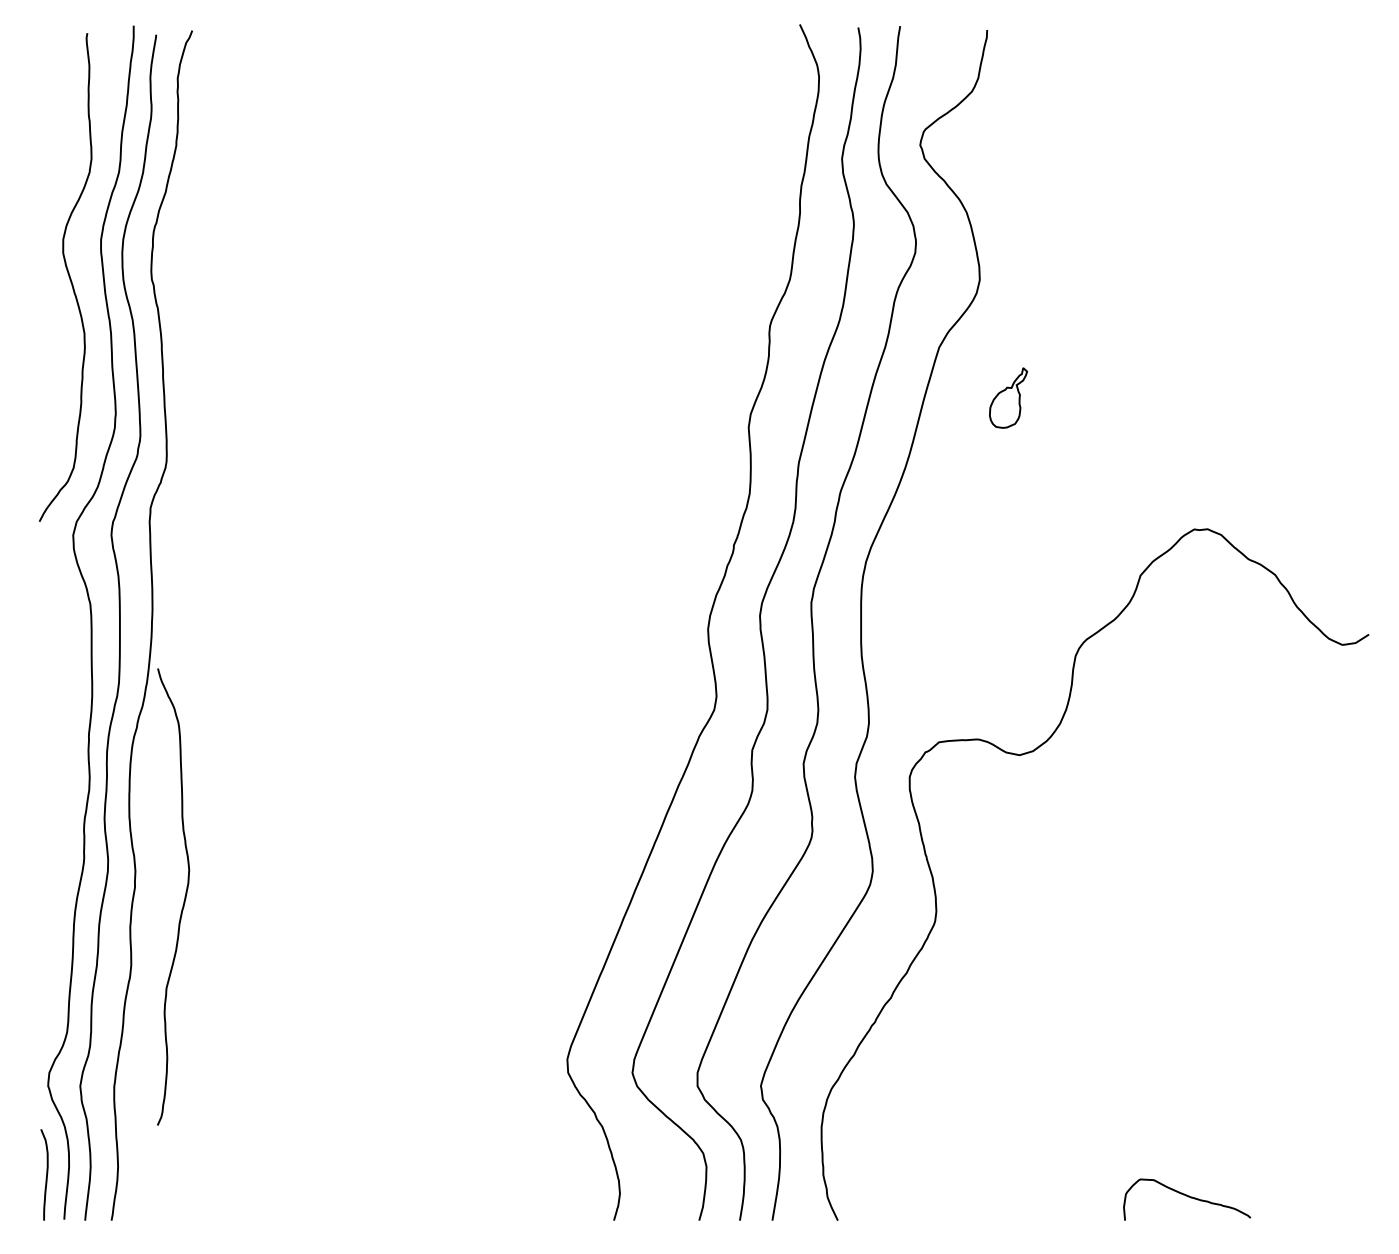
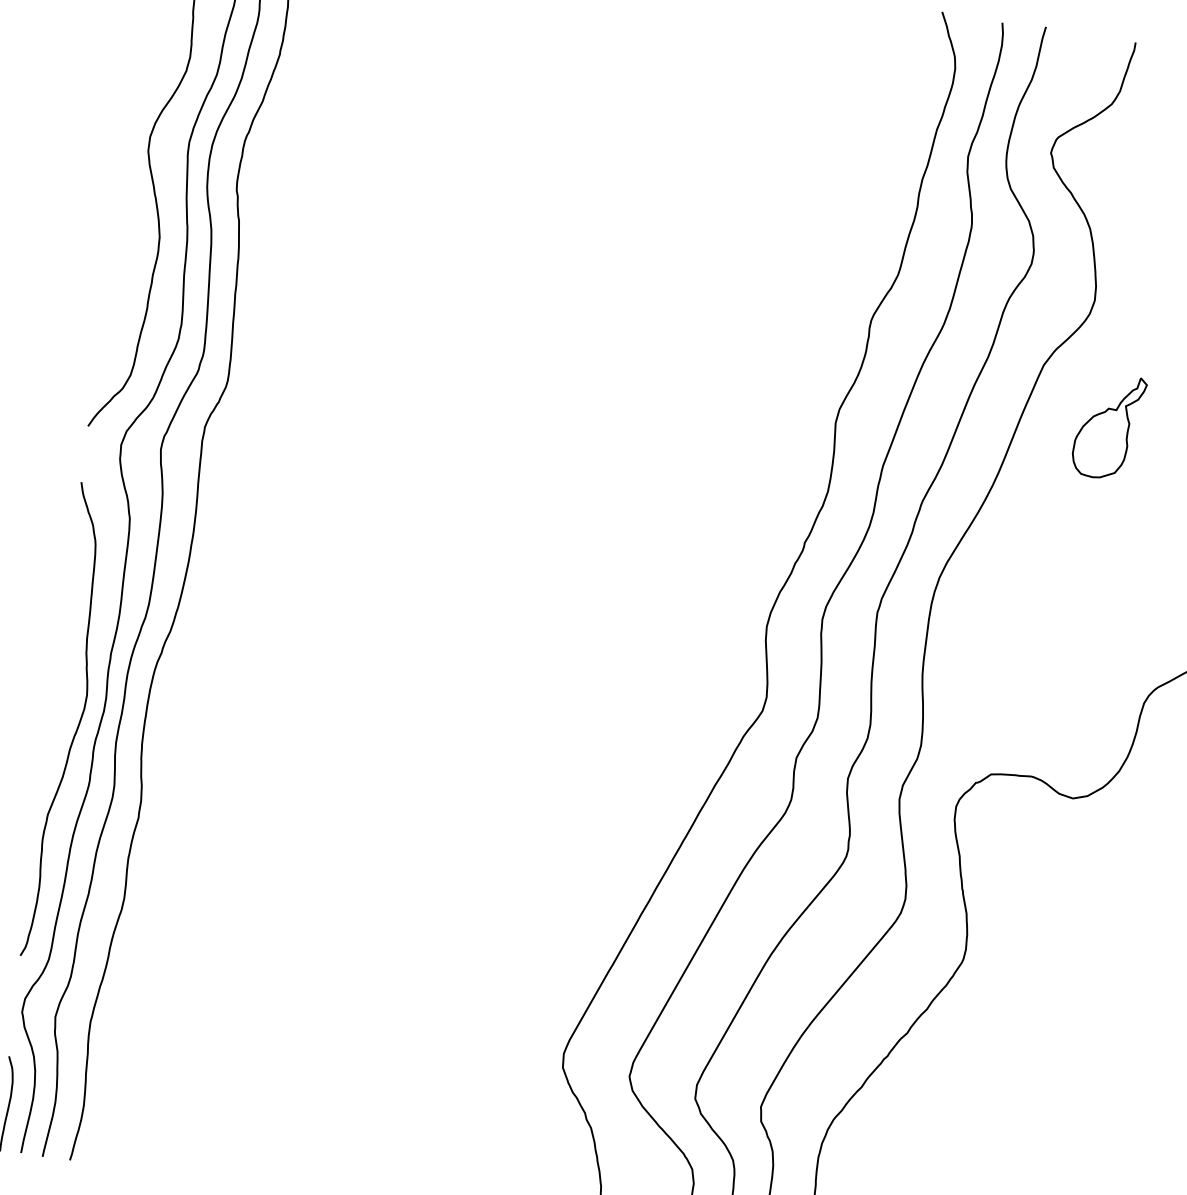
part: (1008, 397) -> (1108, 426), size x1.67
curve: (184, 896) -> (78, 721), moved

